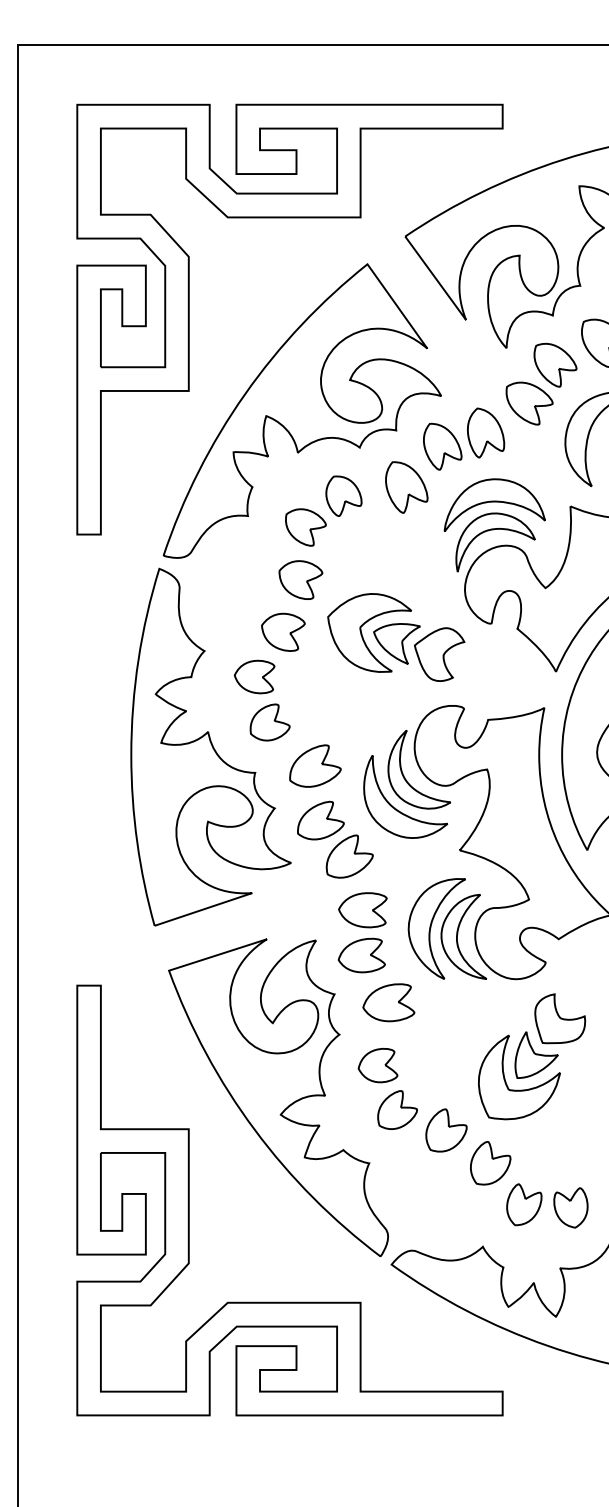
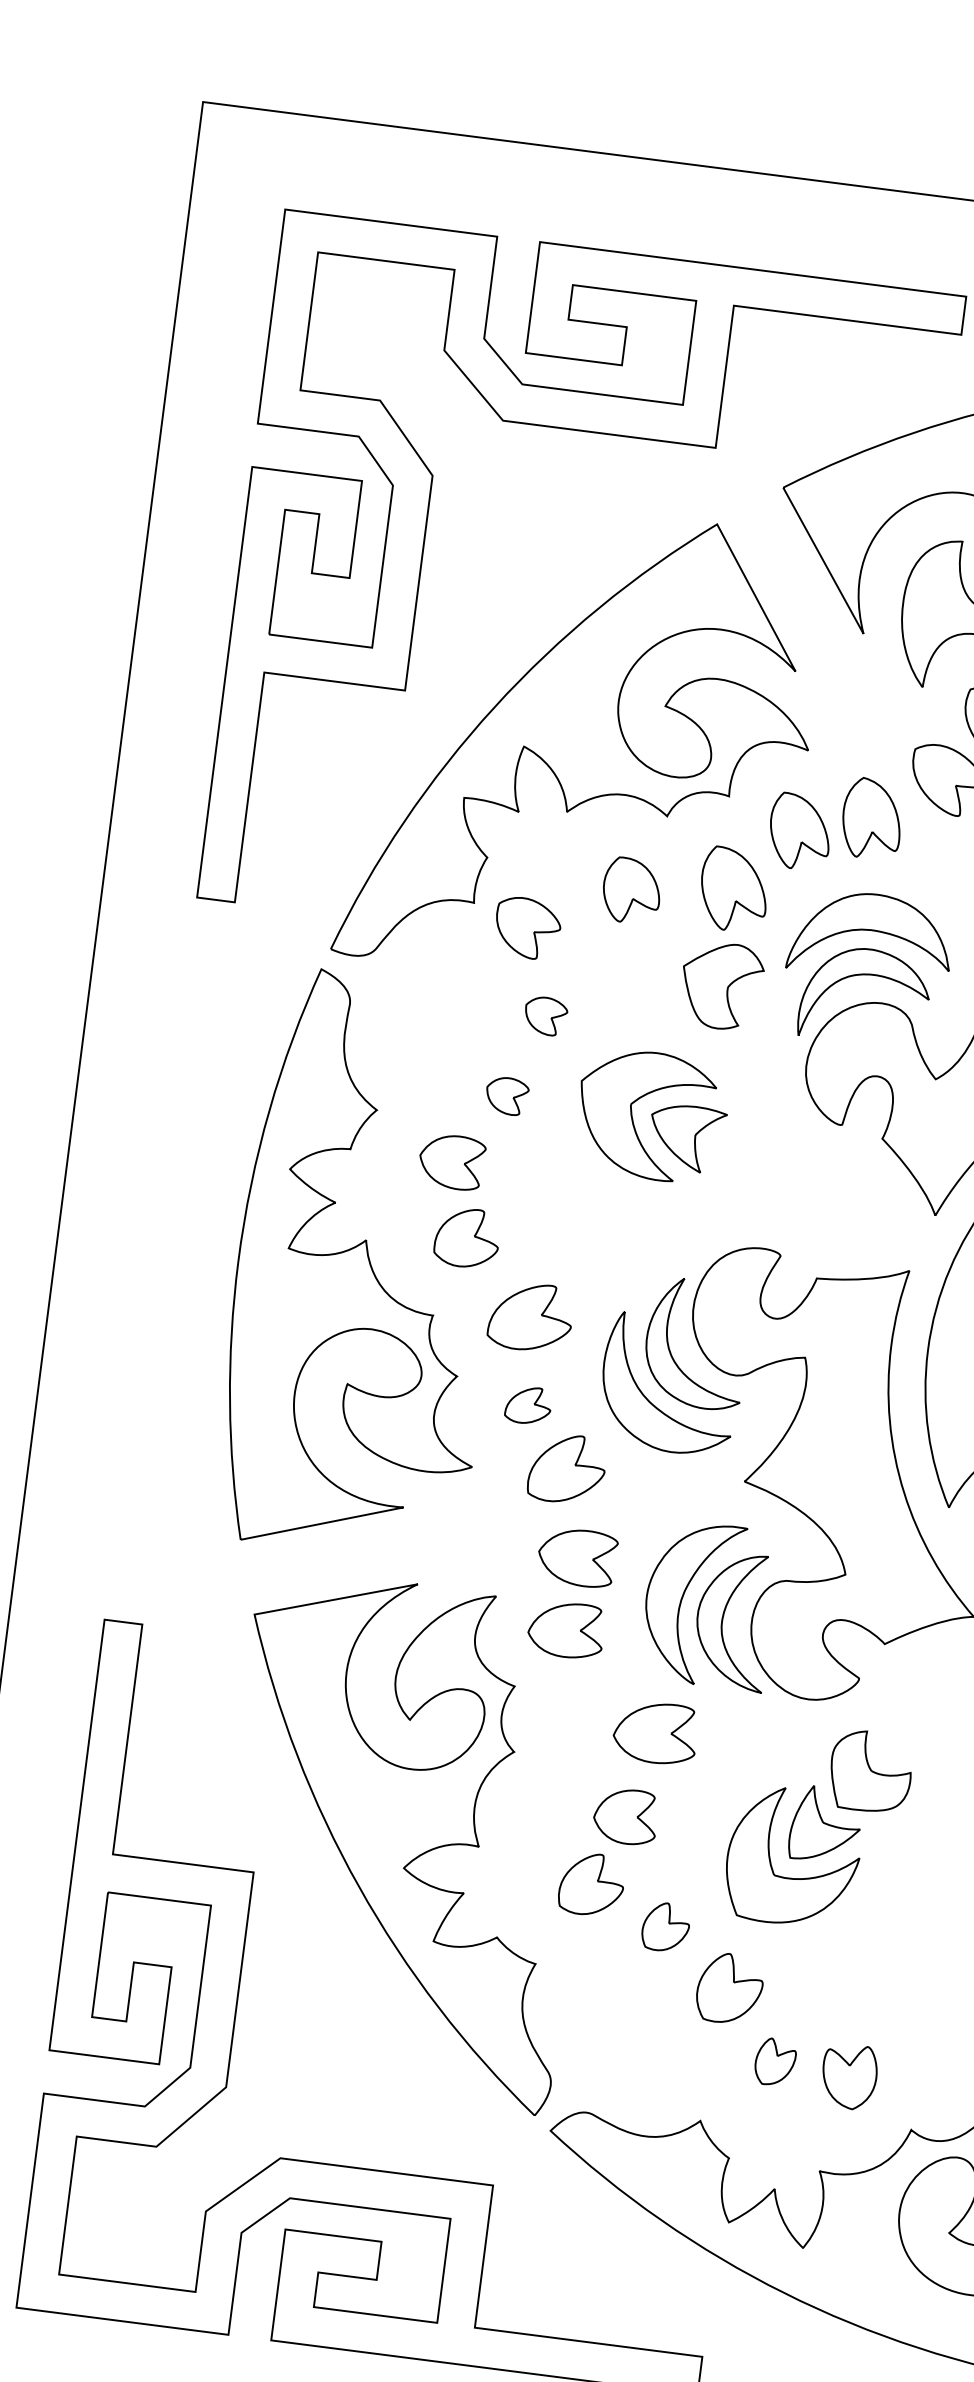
part: (305, 527) -> (527, 928), moved
part: (300, 579) -> (545, 1015), size x0.6
part: (283, 631) -> (507, 1095), size x0.6
part: (439, 654) -> (721, 985), moved
part: (320, 820) -> (527, 1405), size x0.6
part: (388, 1002) -> (655, 1732), moved
part: (377, 1065) -> (624, 1816), moved
part: (446, 1130) -> (665, 1927), size x0.7
part: (524, 1204) -> (775, 2061), size x0.7

